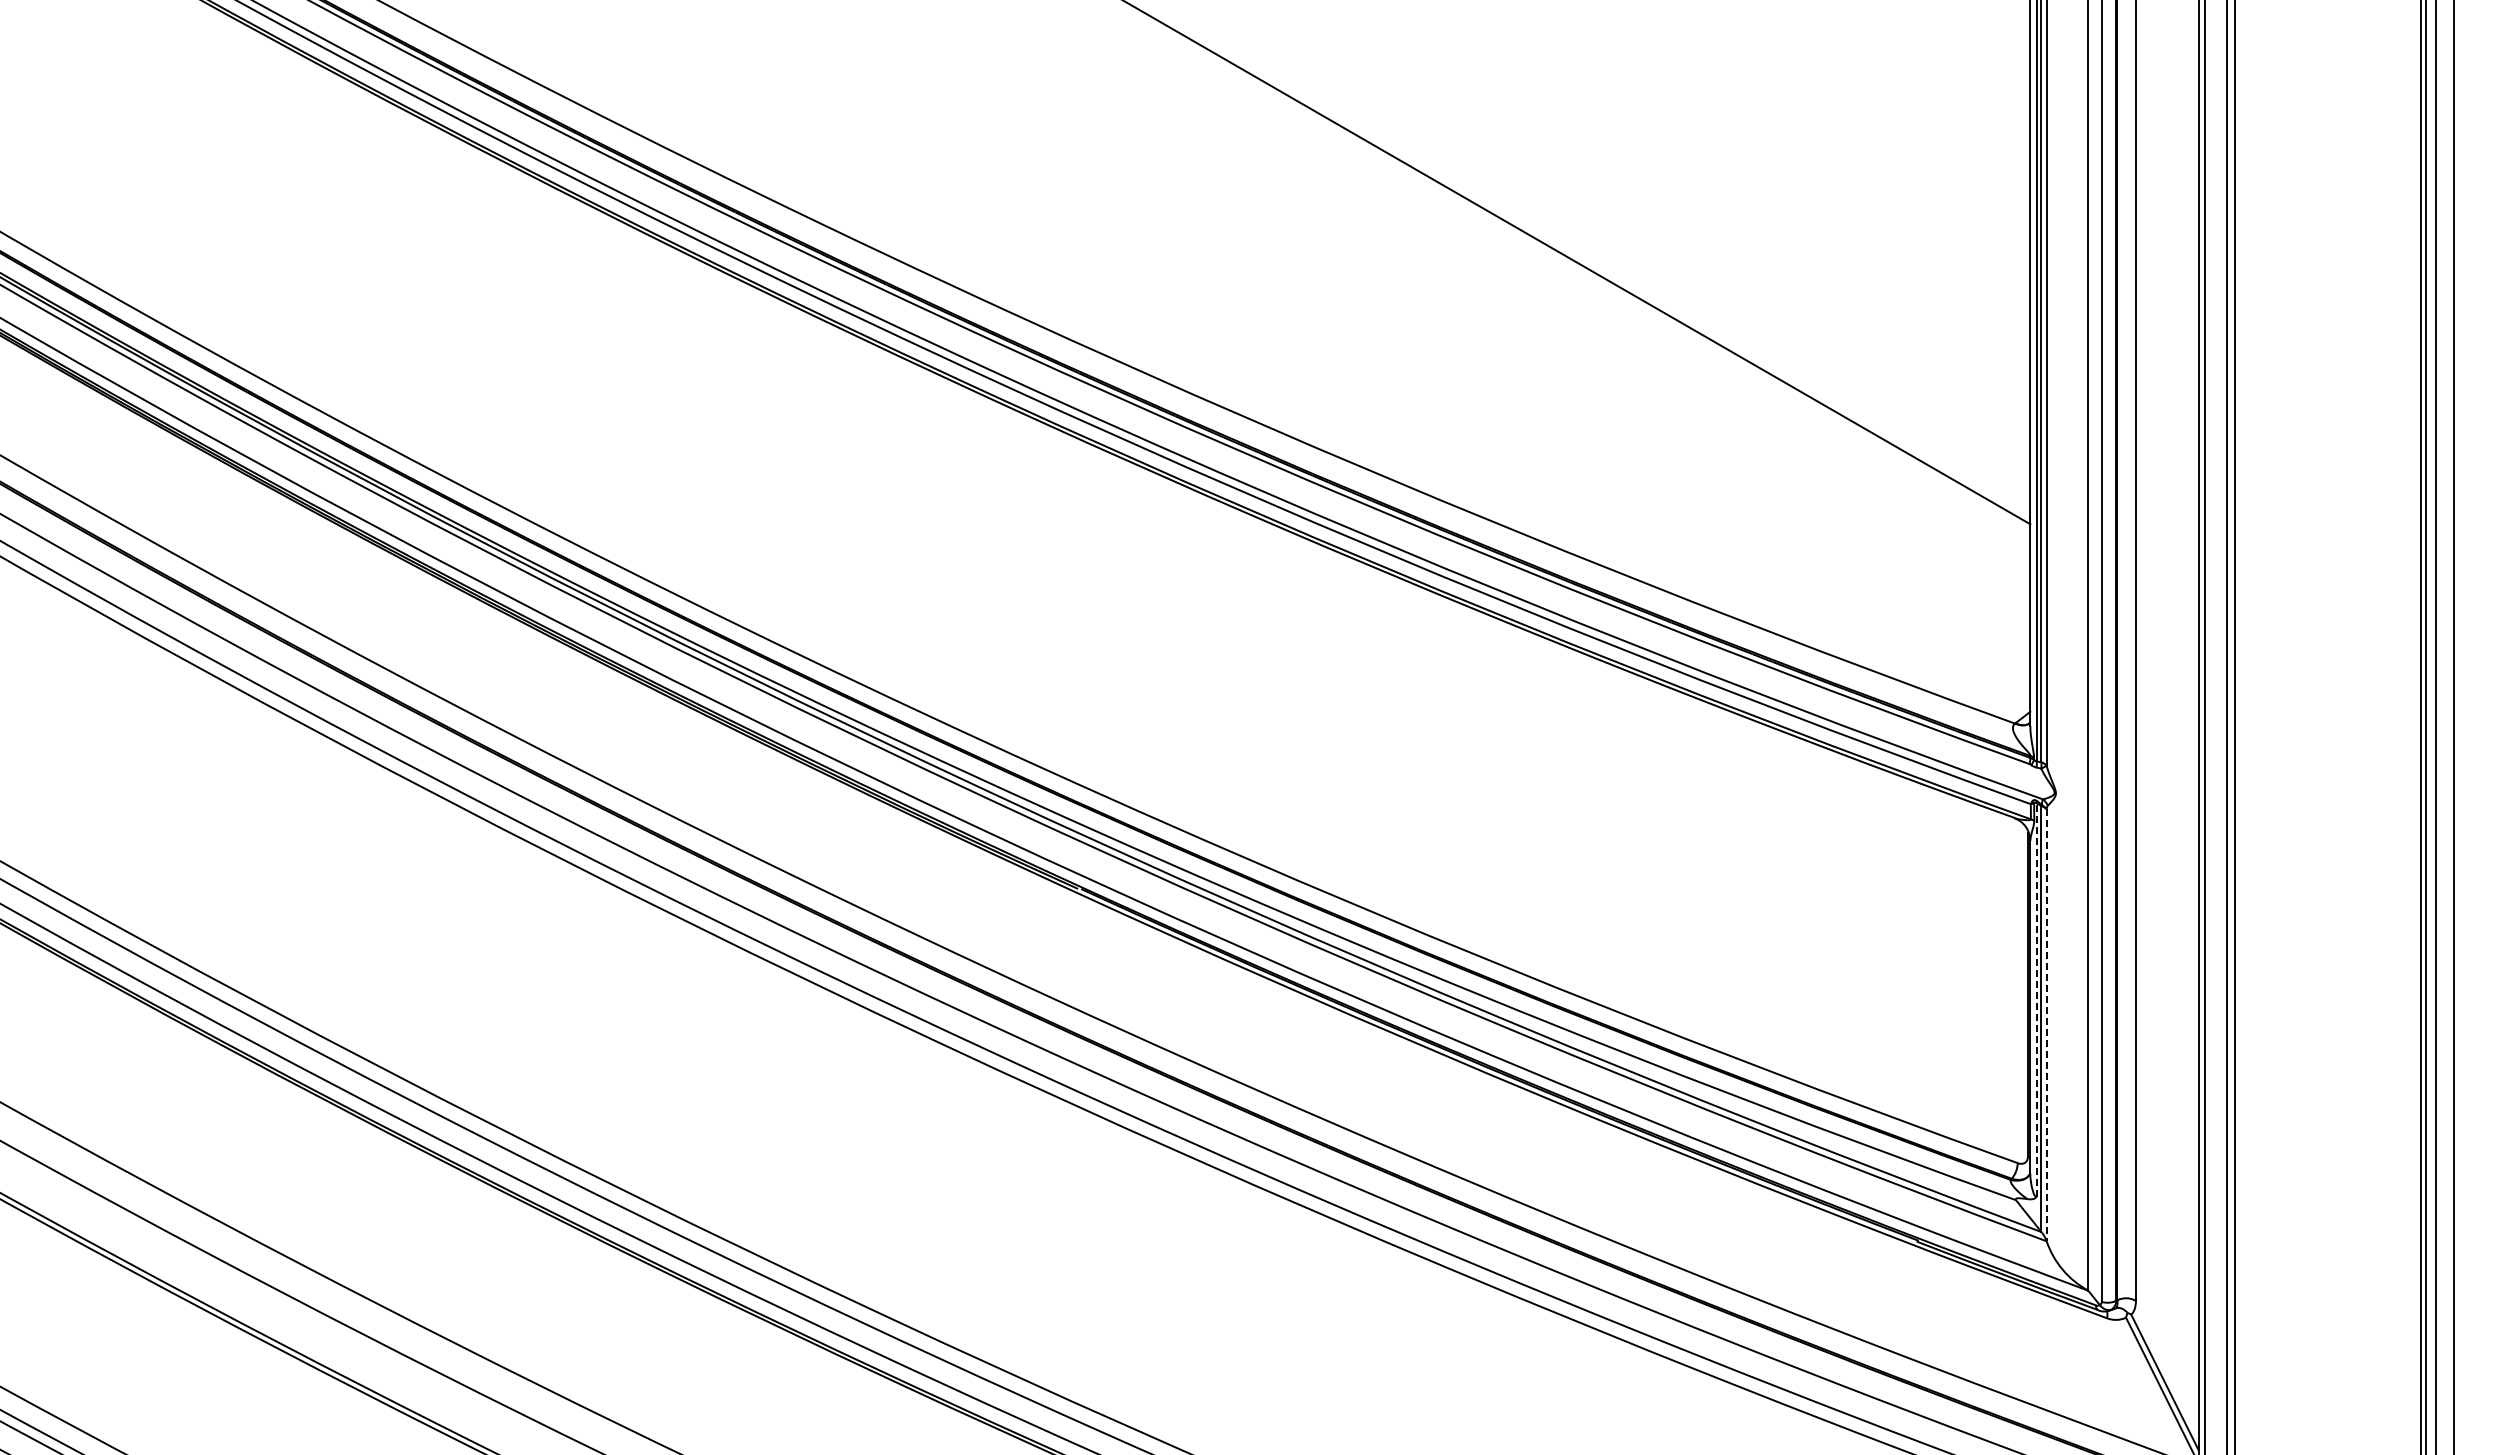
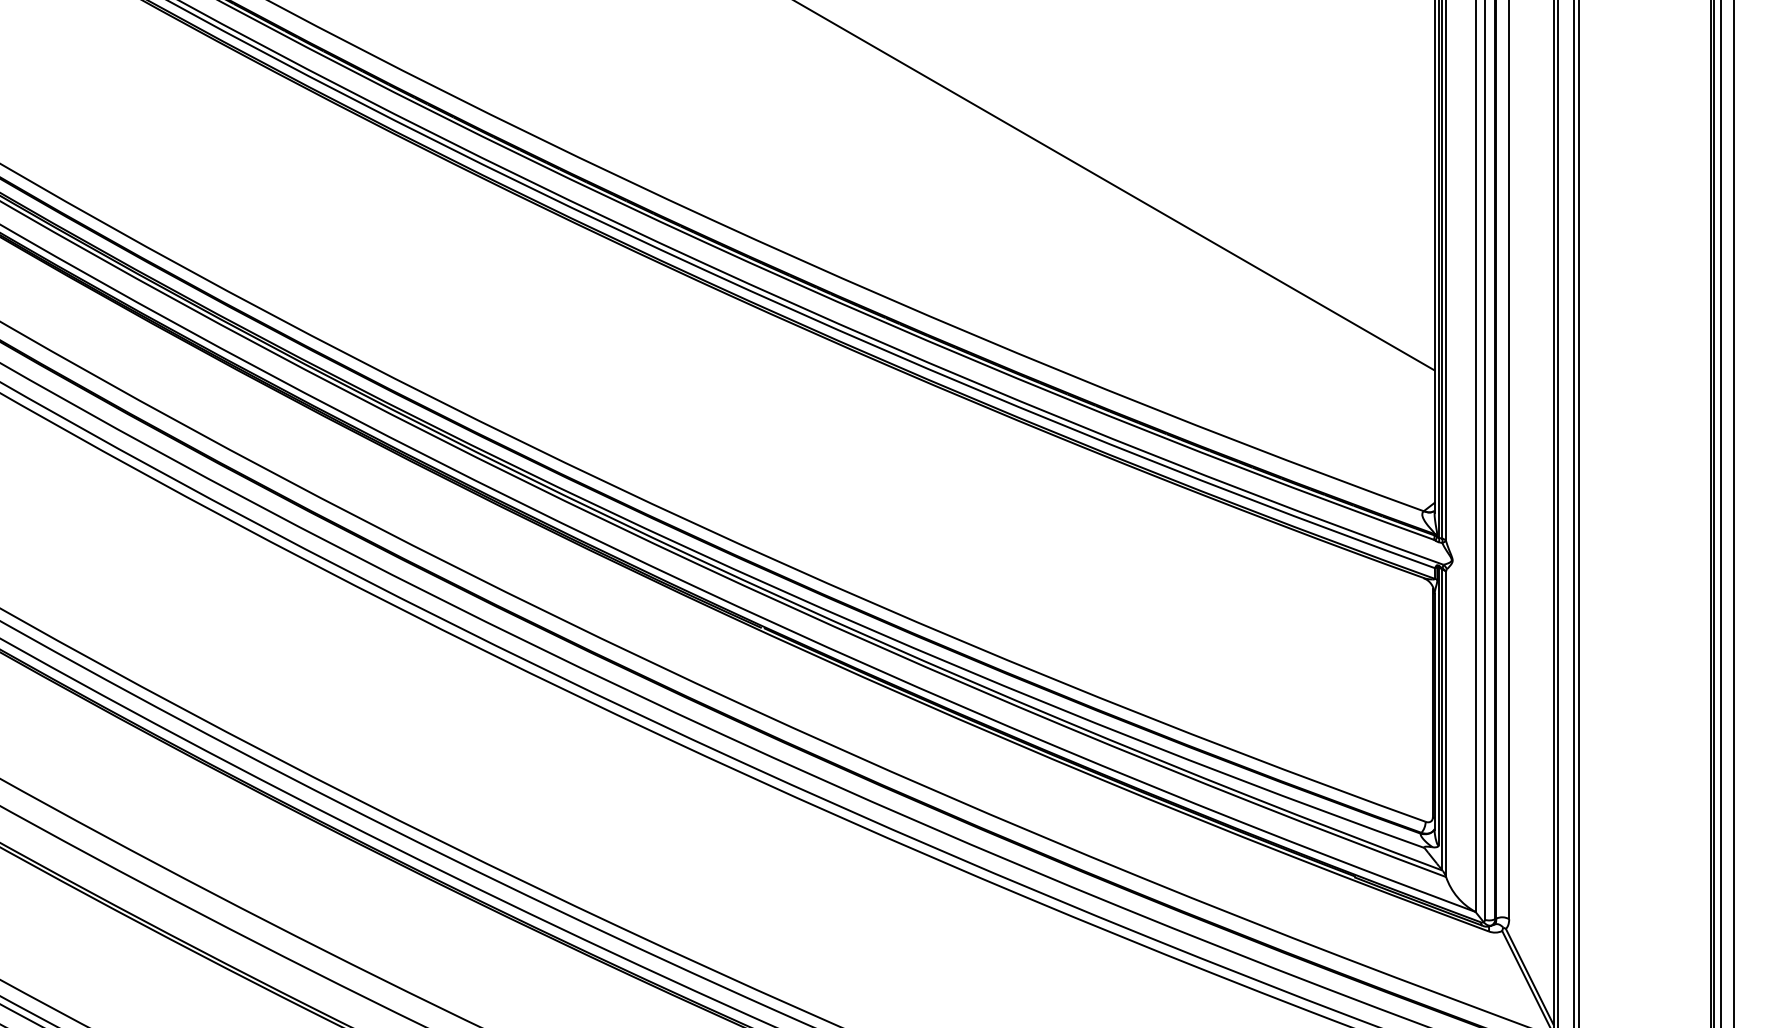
line: (2036, 999) -> (1438, 706), dashed -> solid
line: (2046, 1025) -> (1446, 724), dashed -> solid

